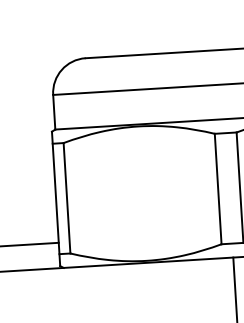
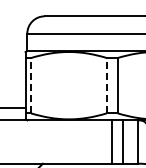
line: (217, 188) -> (106, 85), solid -> dashed
line: (67, 197) -> (31, 85), solid -> dashed

